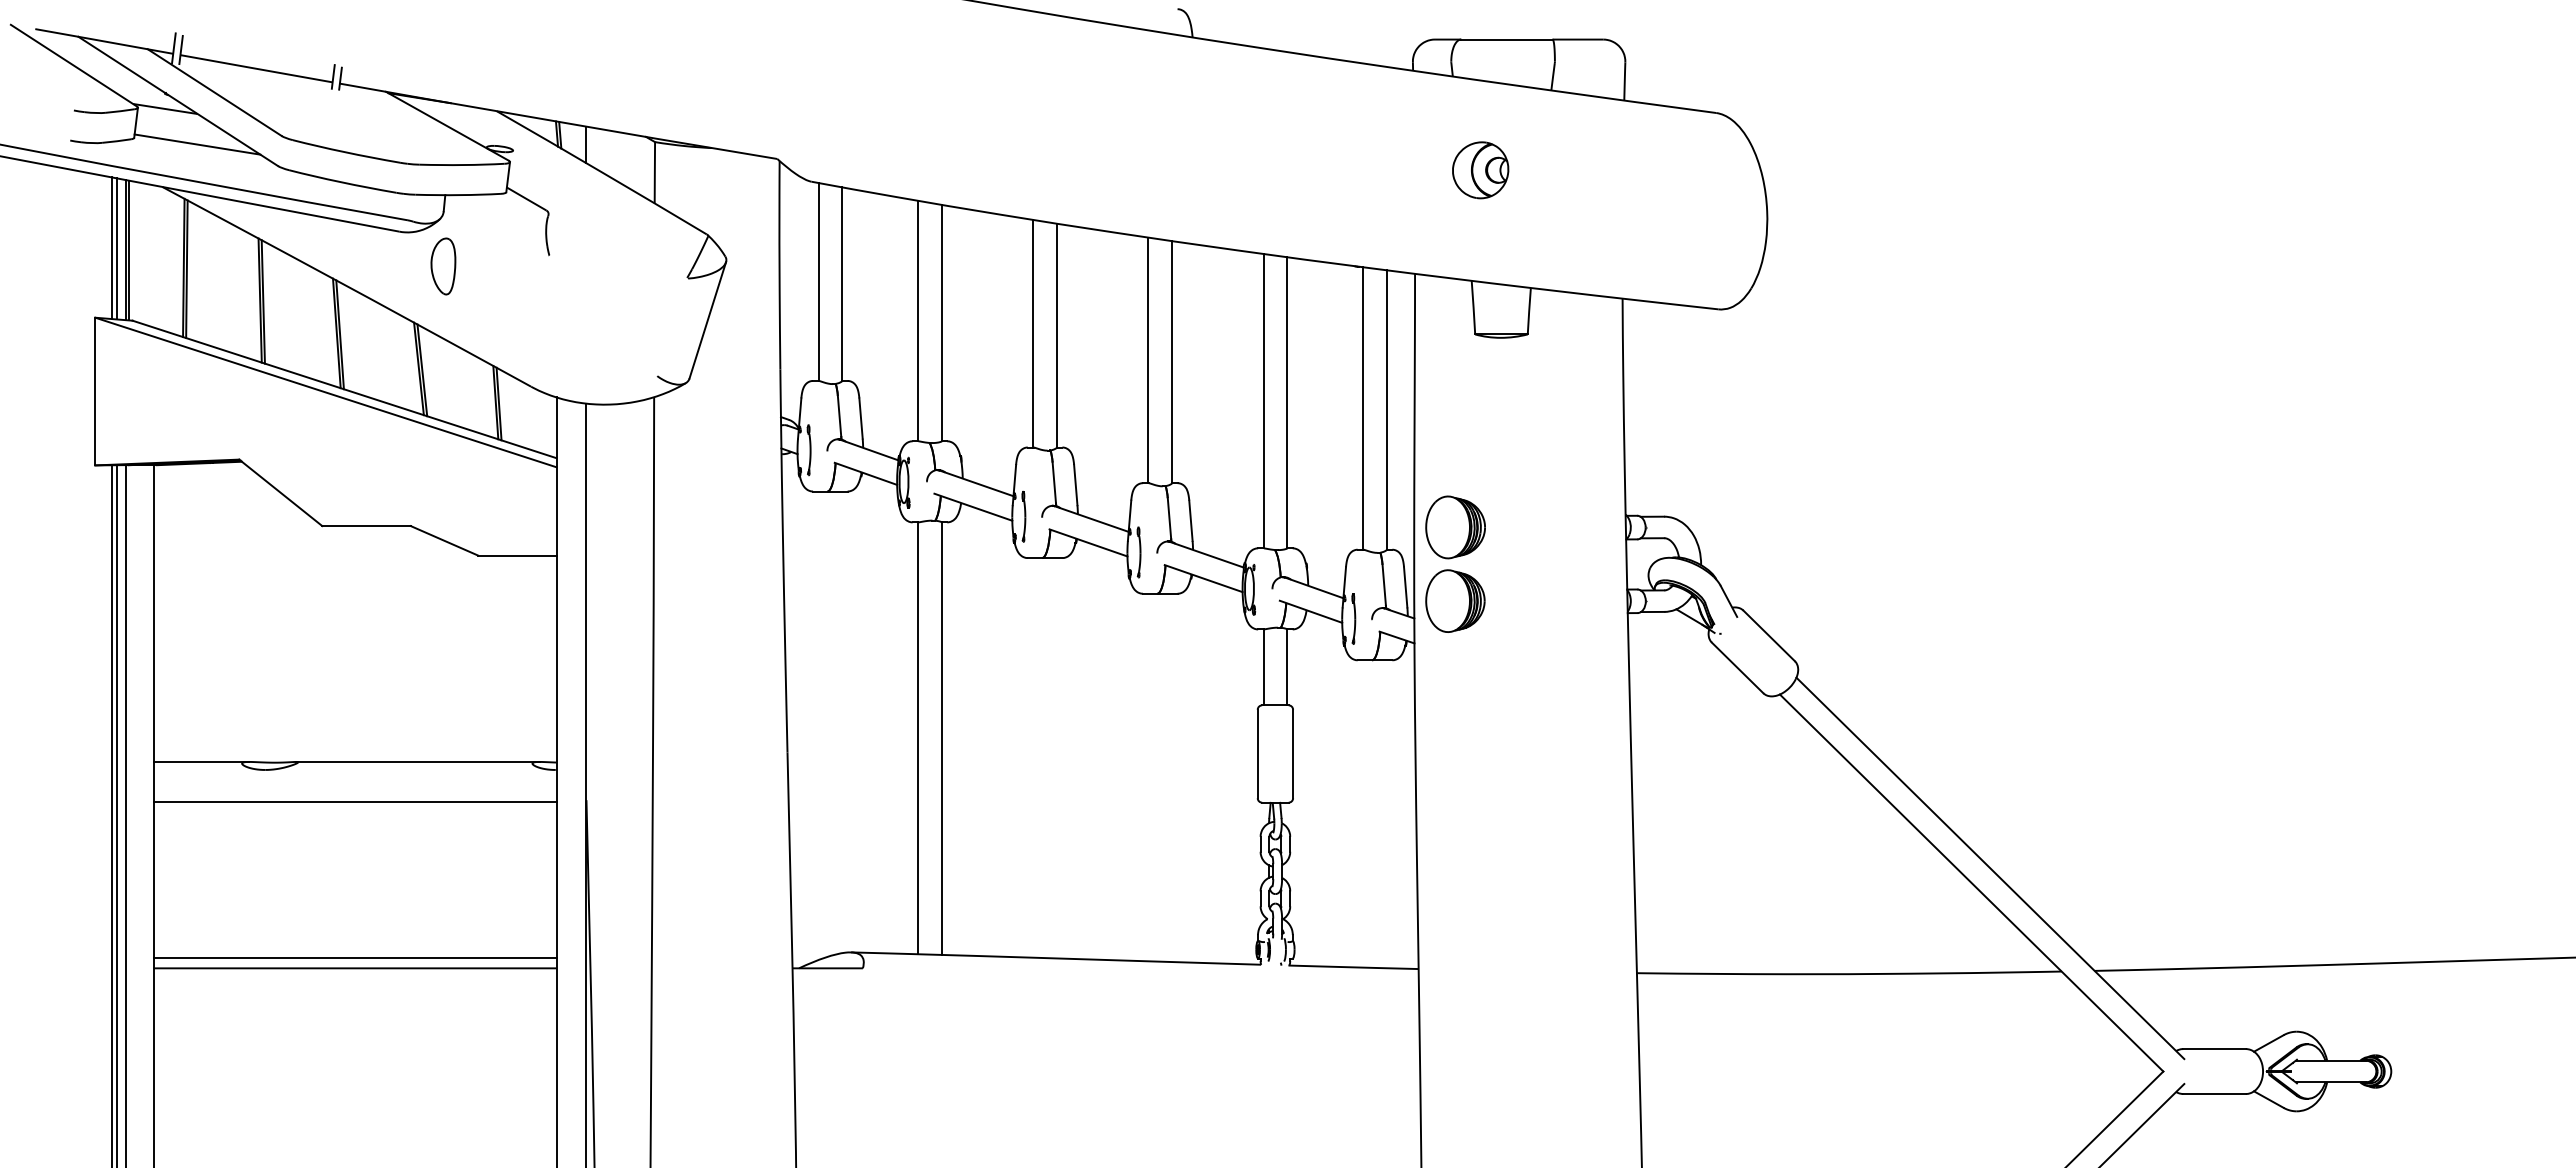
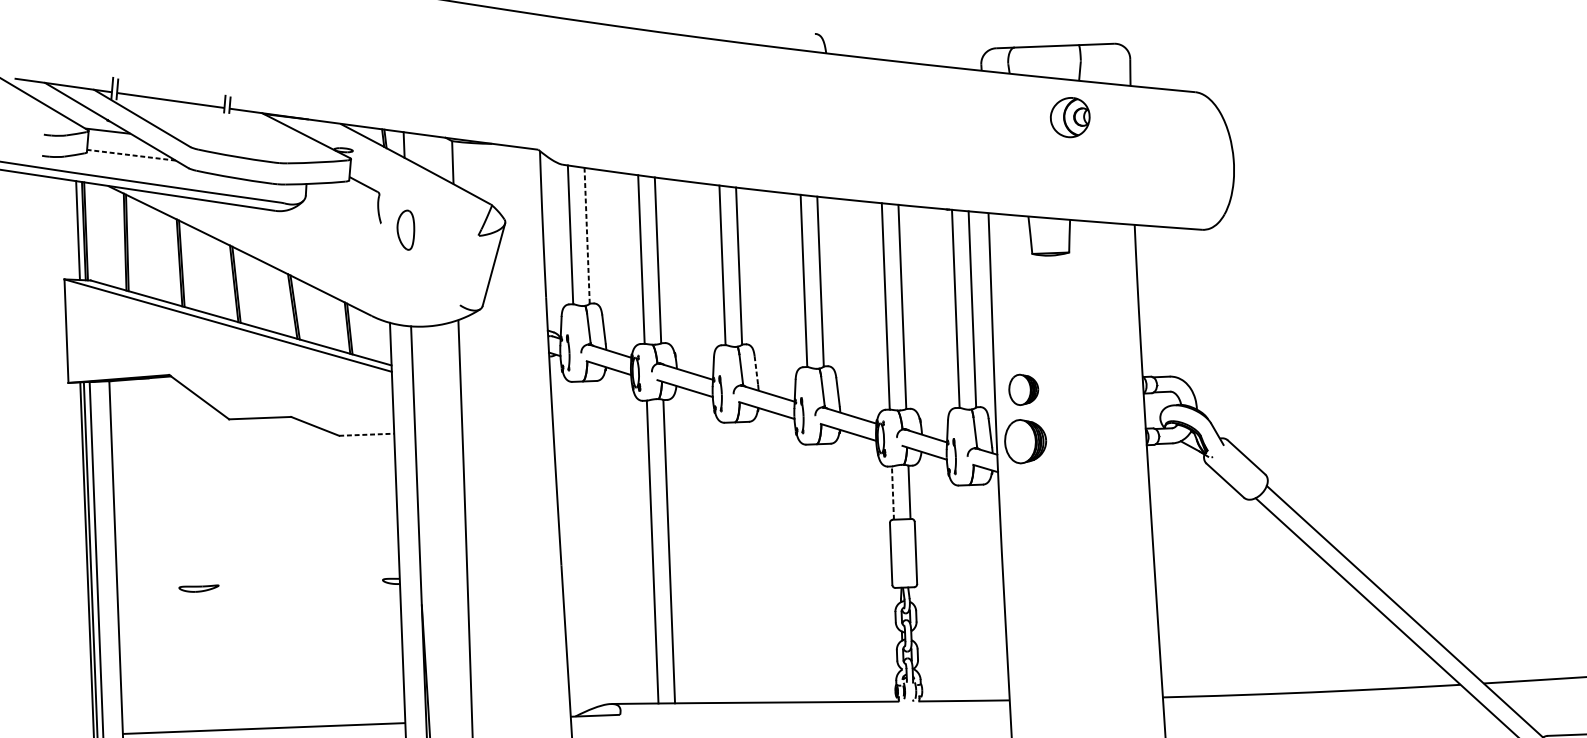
line: (197, 144) -> (131, 155), solid -> dashed
part: (1480, 170) -> (1070, 117), moved
line: (112, 248) -> (74, 230), removed
part: (443, 266) -> (406, 230), moved
line: (842, 284) -> (587, 235), solid -> dashed
line: (1075, 485) -> (756, 370), solid -> dashed
part: (1455, 527) -> (1023, 389), size x0.7
line: (517, 555) -> (366, 434), solid -> dashed
line: (1263, 667) -> (892, 493), solid -> dashed
line: (201, 761) -> (150, 587), removed
line: (417, 761) -> (302, 581), removed
line: (354, 801) -> (259, 611), removed
line: (354, 957) -> (263, 720), removed

